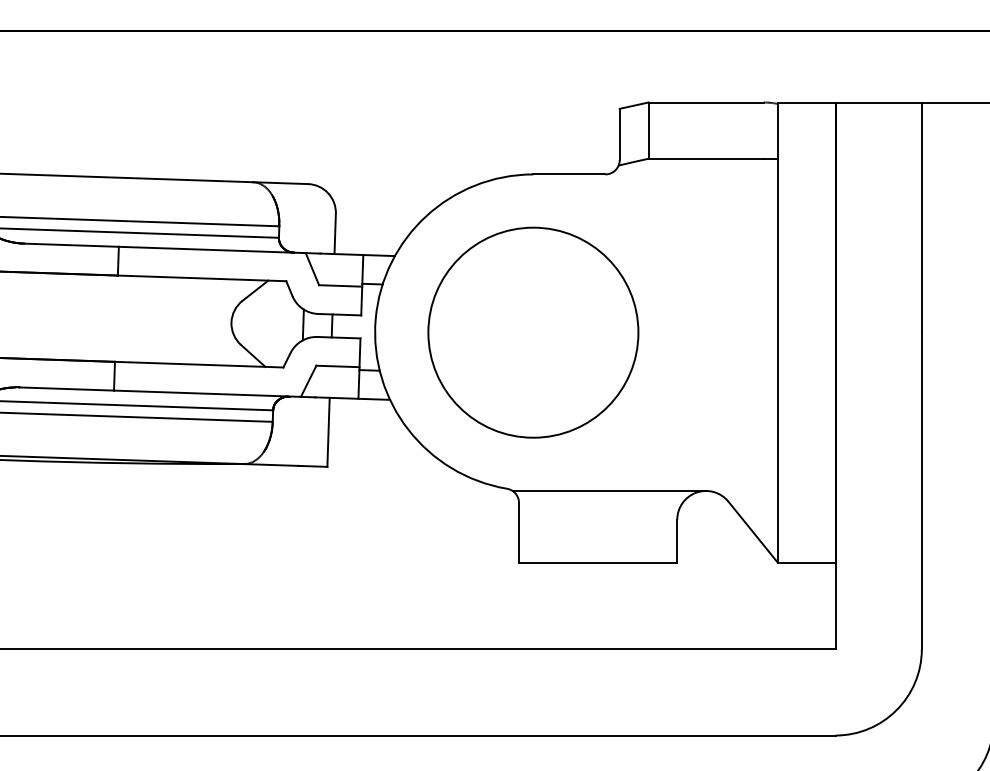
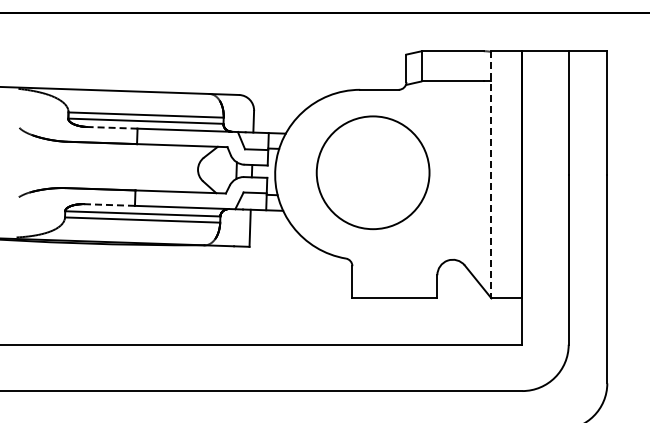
line: (70, 244) -> (111, 127), solid -> dashed
circle: (532, 332) -> (372, 172), moved
line: (778, 332) -> (491, 174), solid -> dashed
line: (66, 389) -> (109, 205), solid -> dashed
line: (608, 490) -> (400, 259), removed

